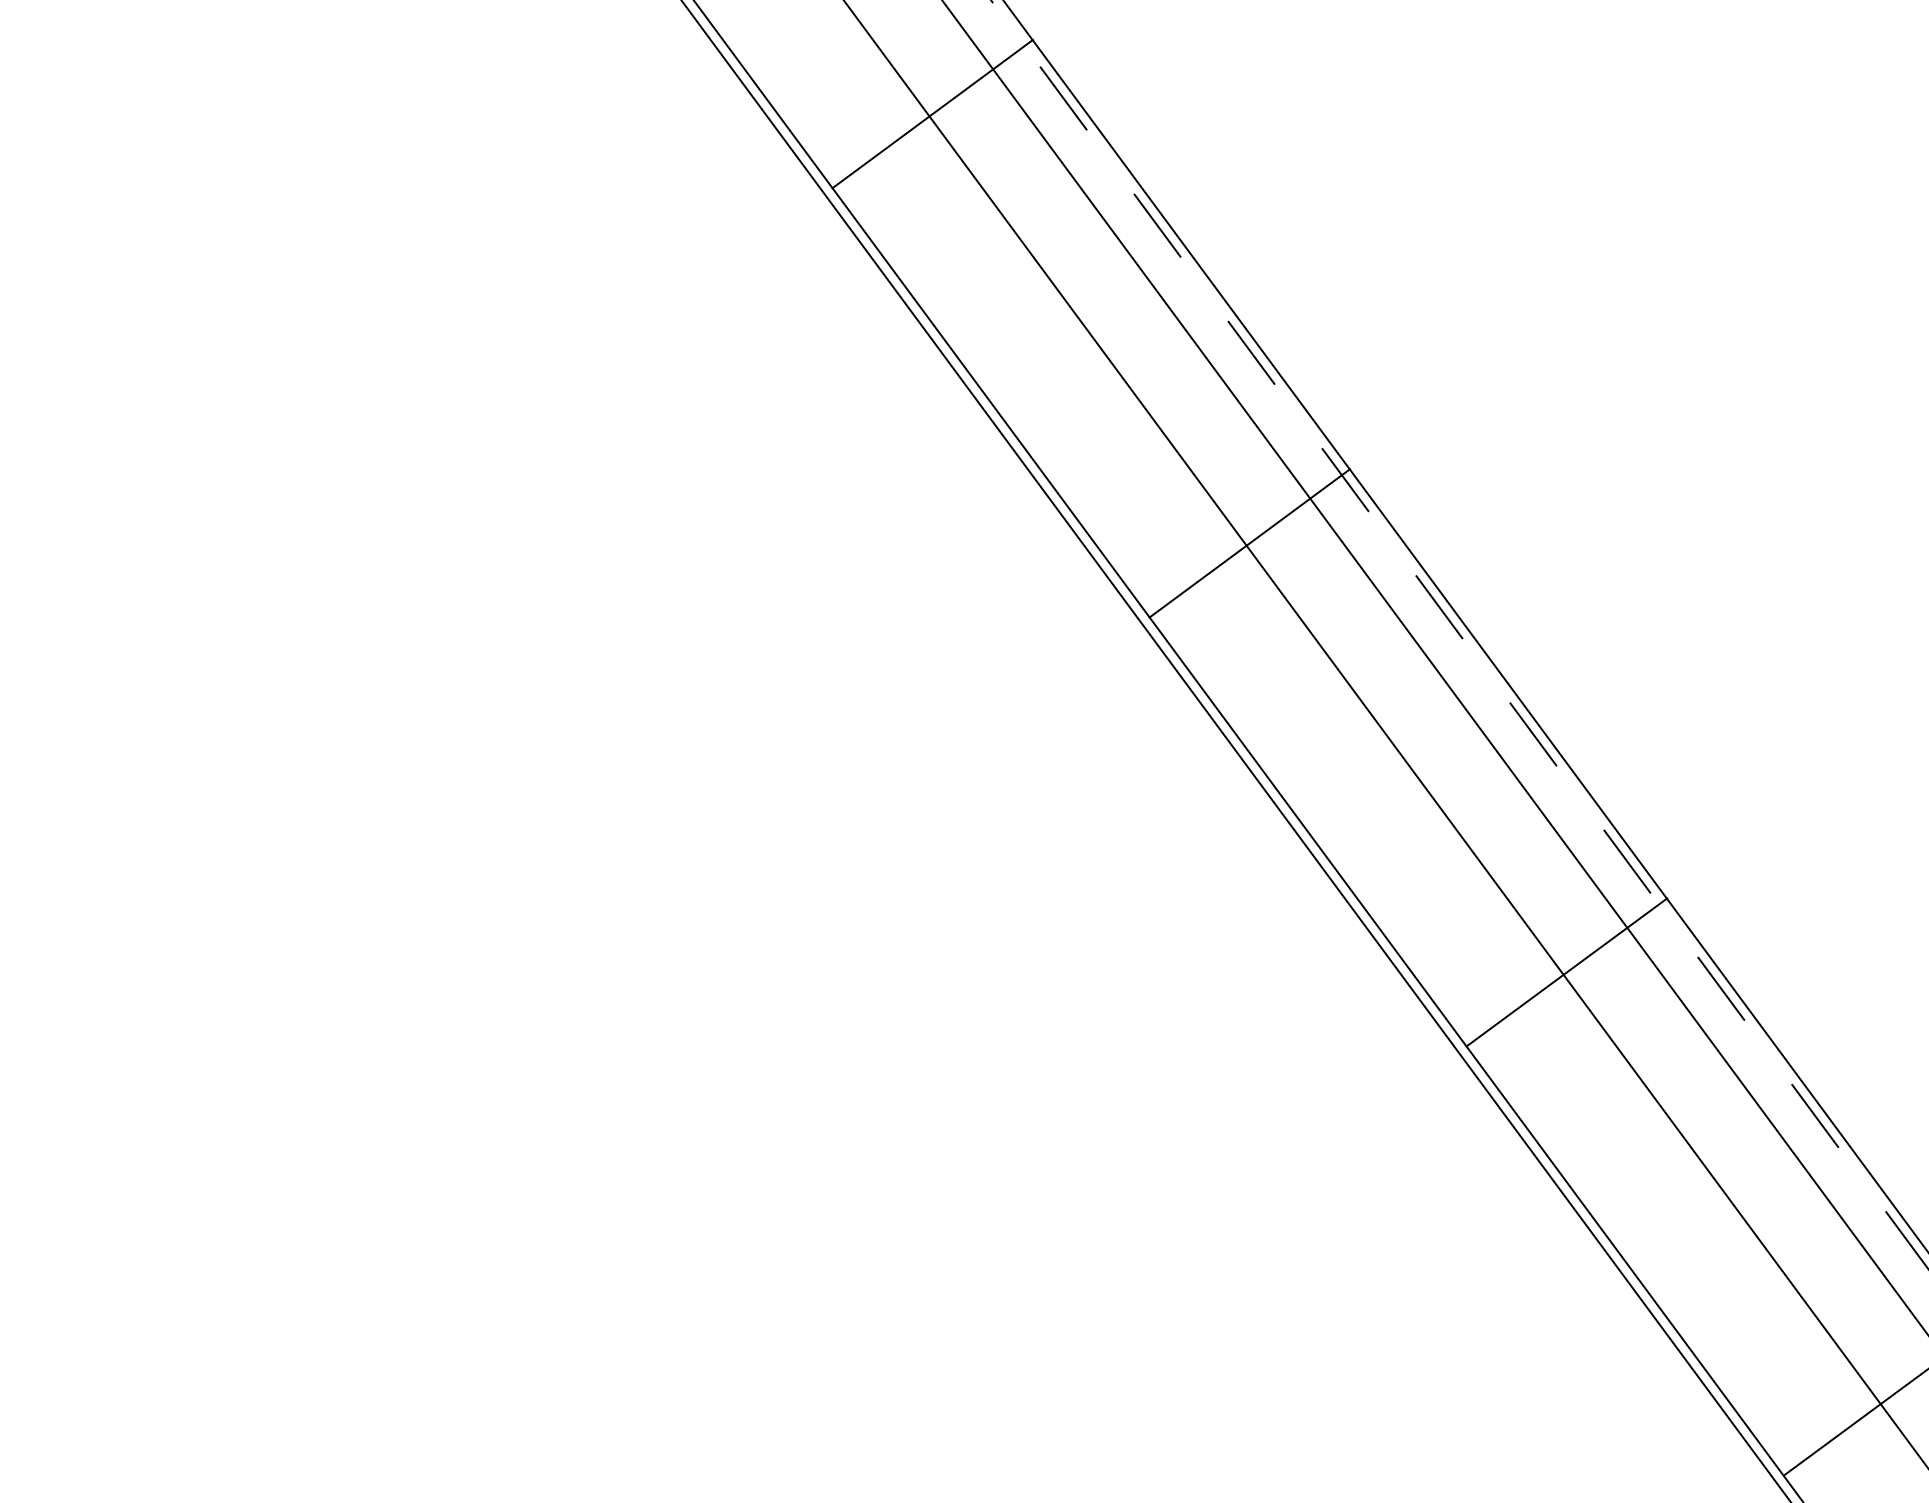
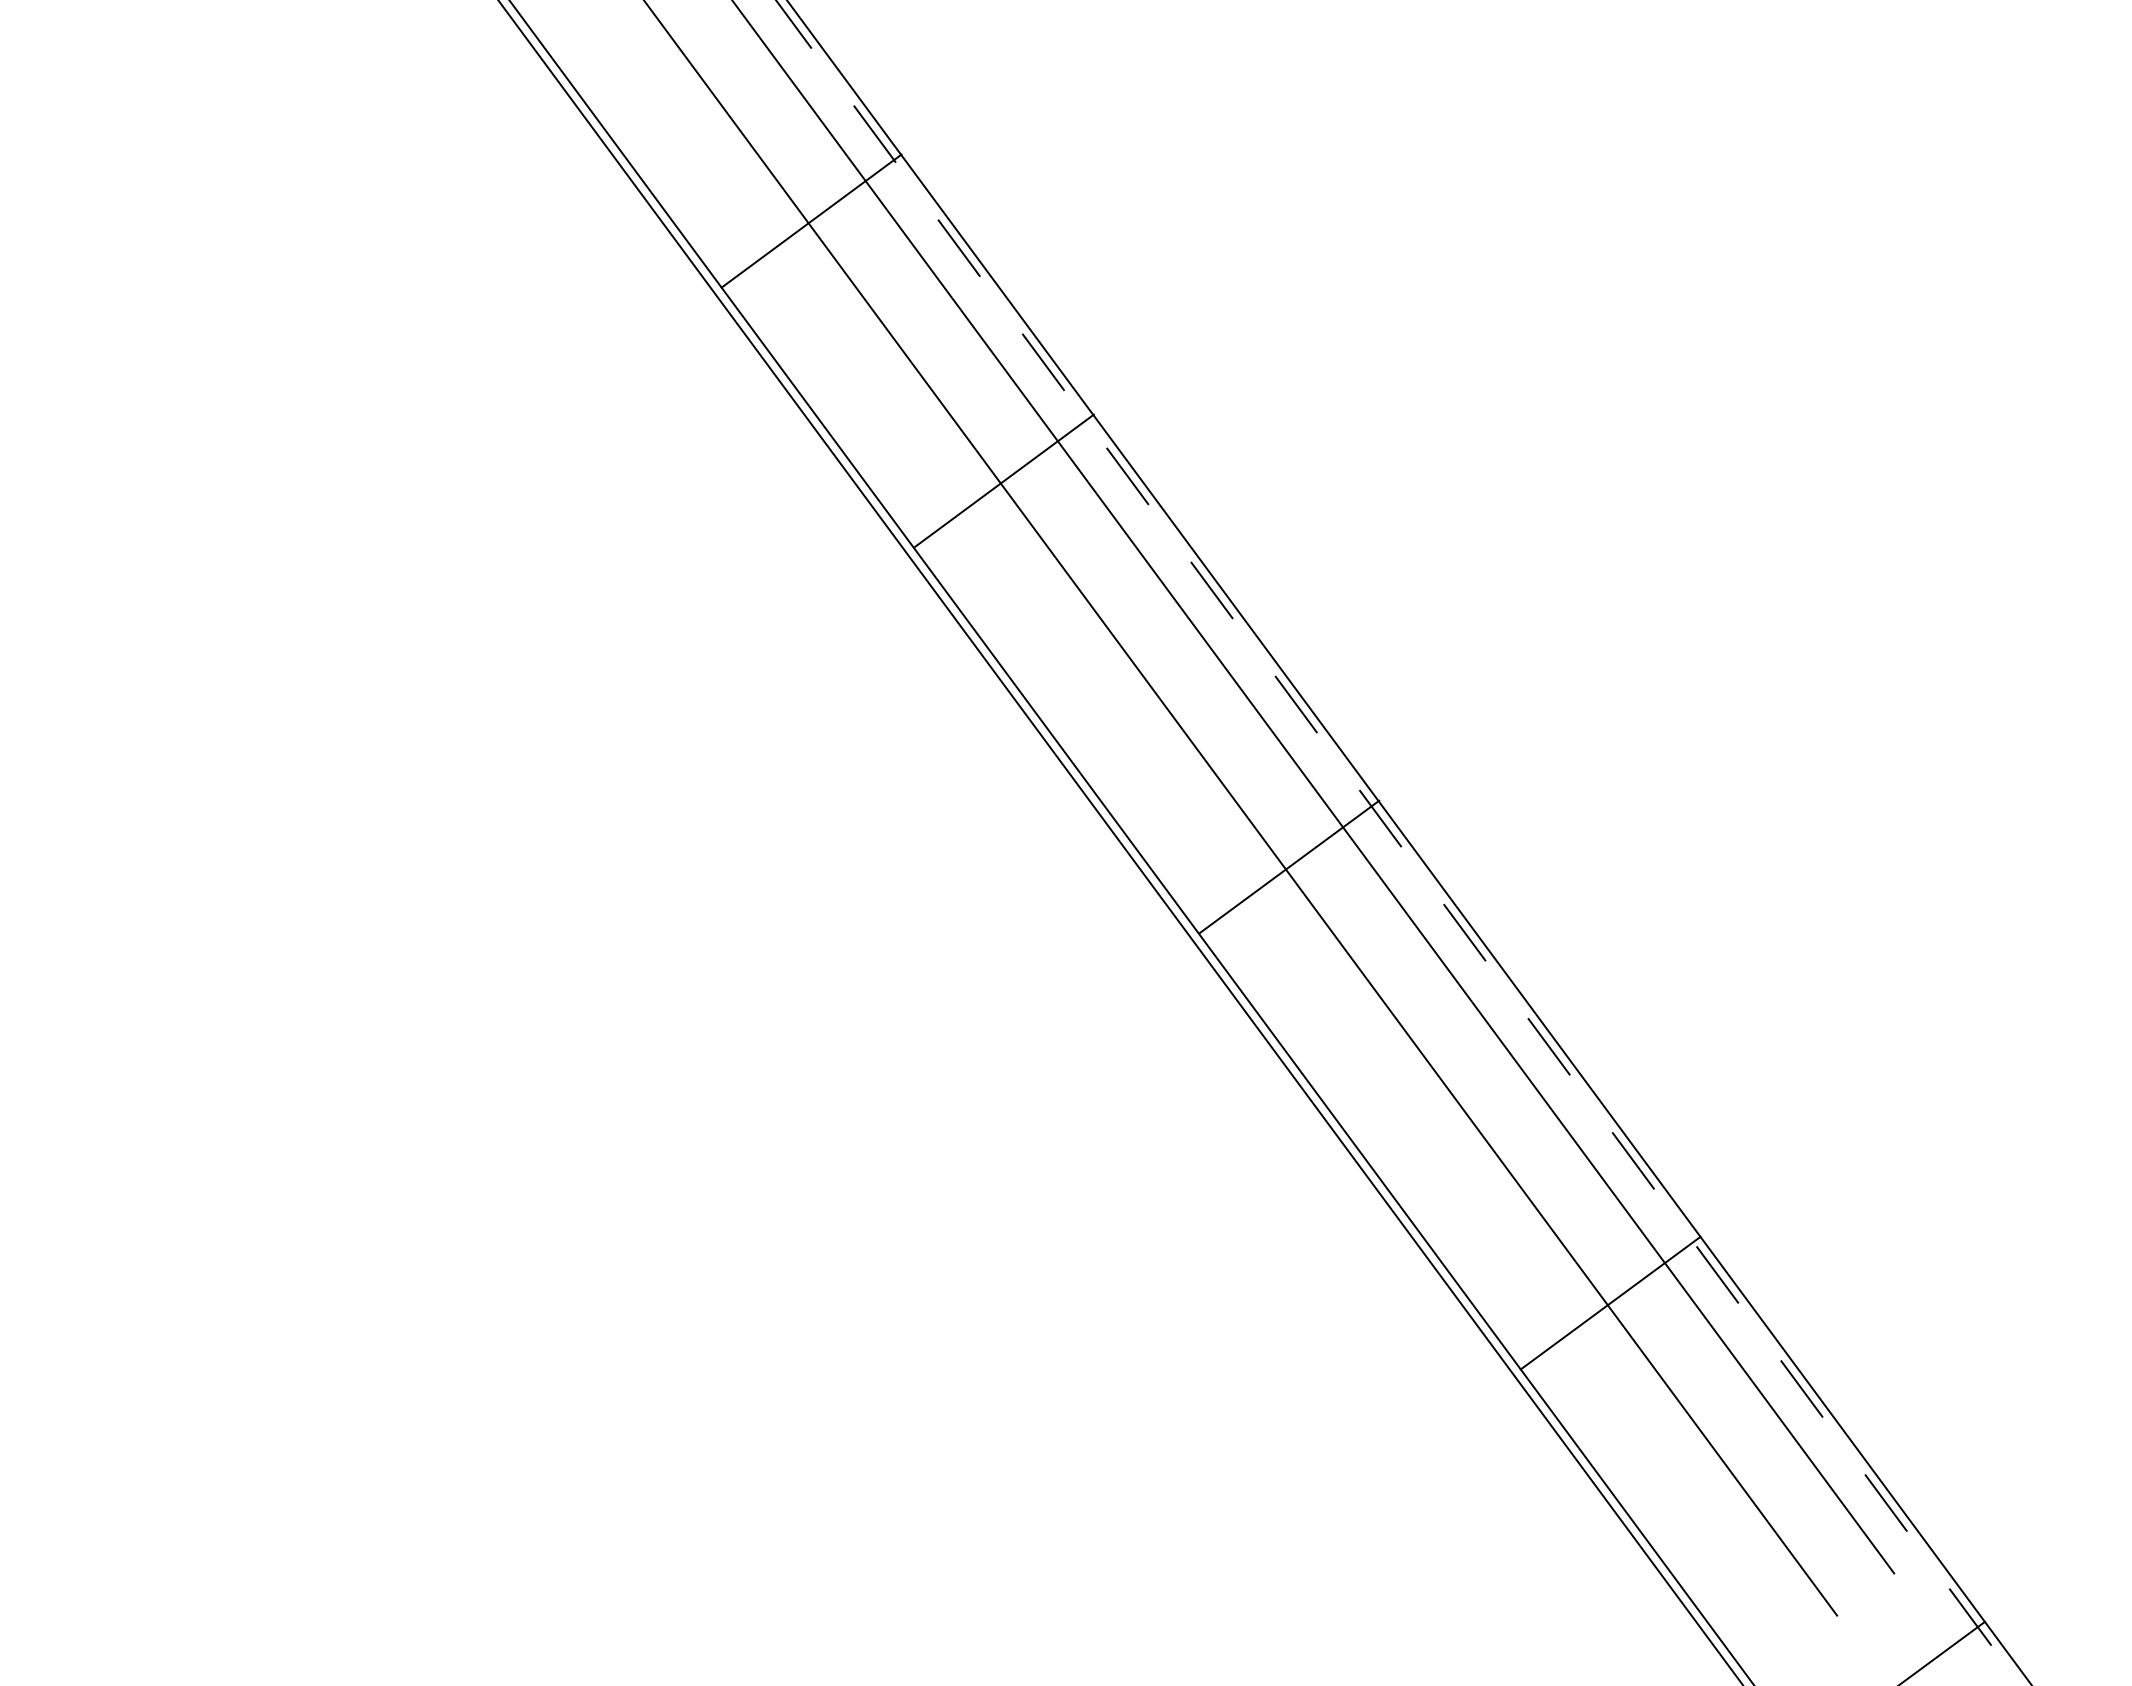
line: (932, 113) -> (811, 220), moved
line: (1249, 542) -> (1003, 480), moved
line: (1567, 971) -> (1289, 866), moved

